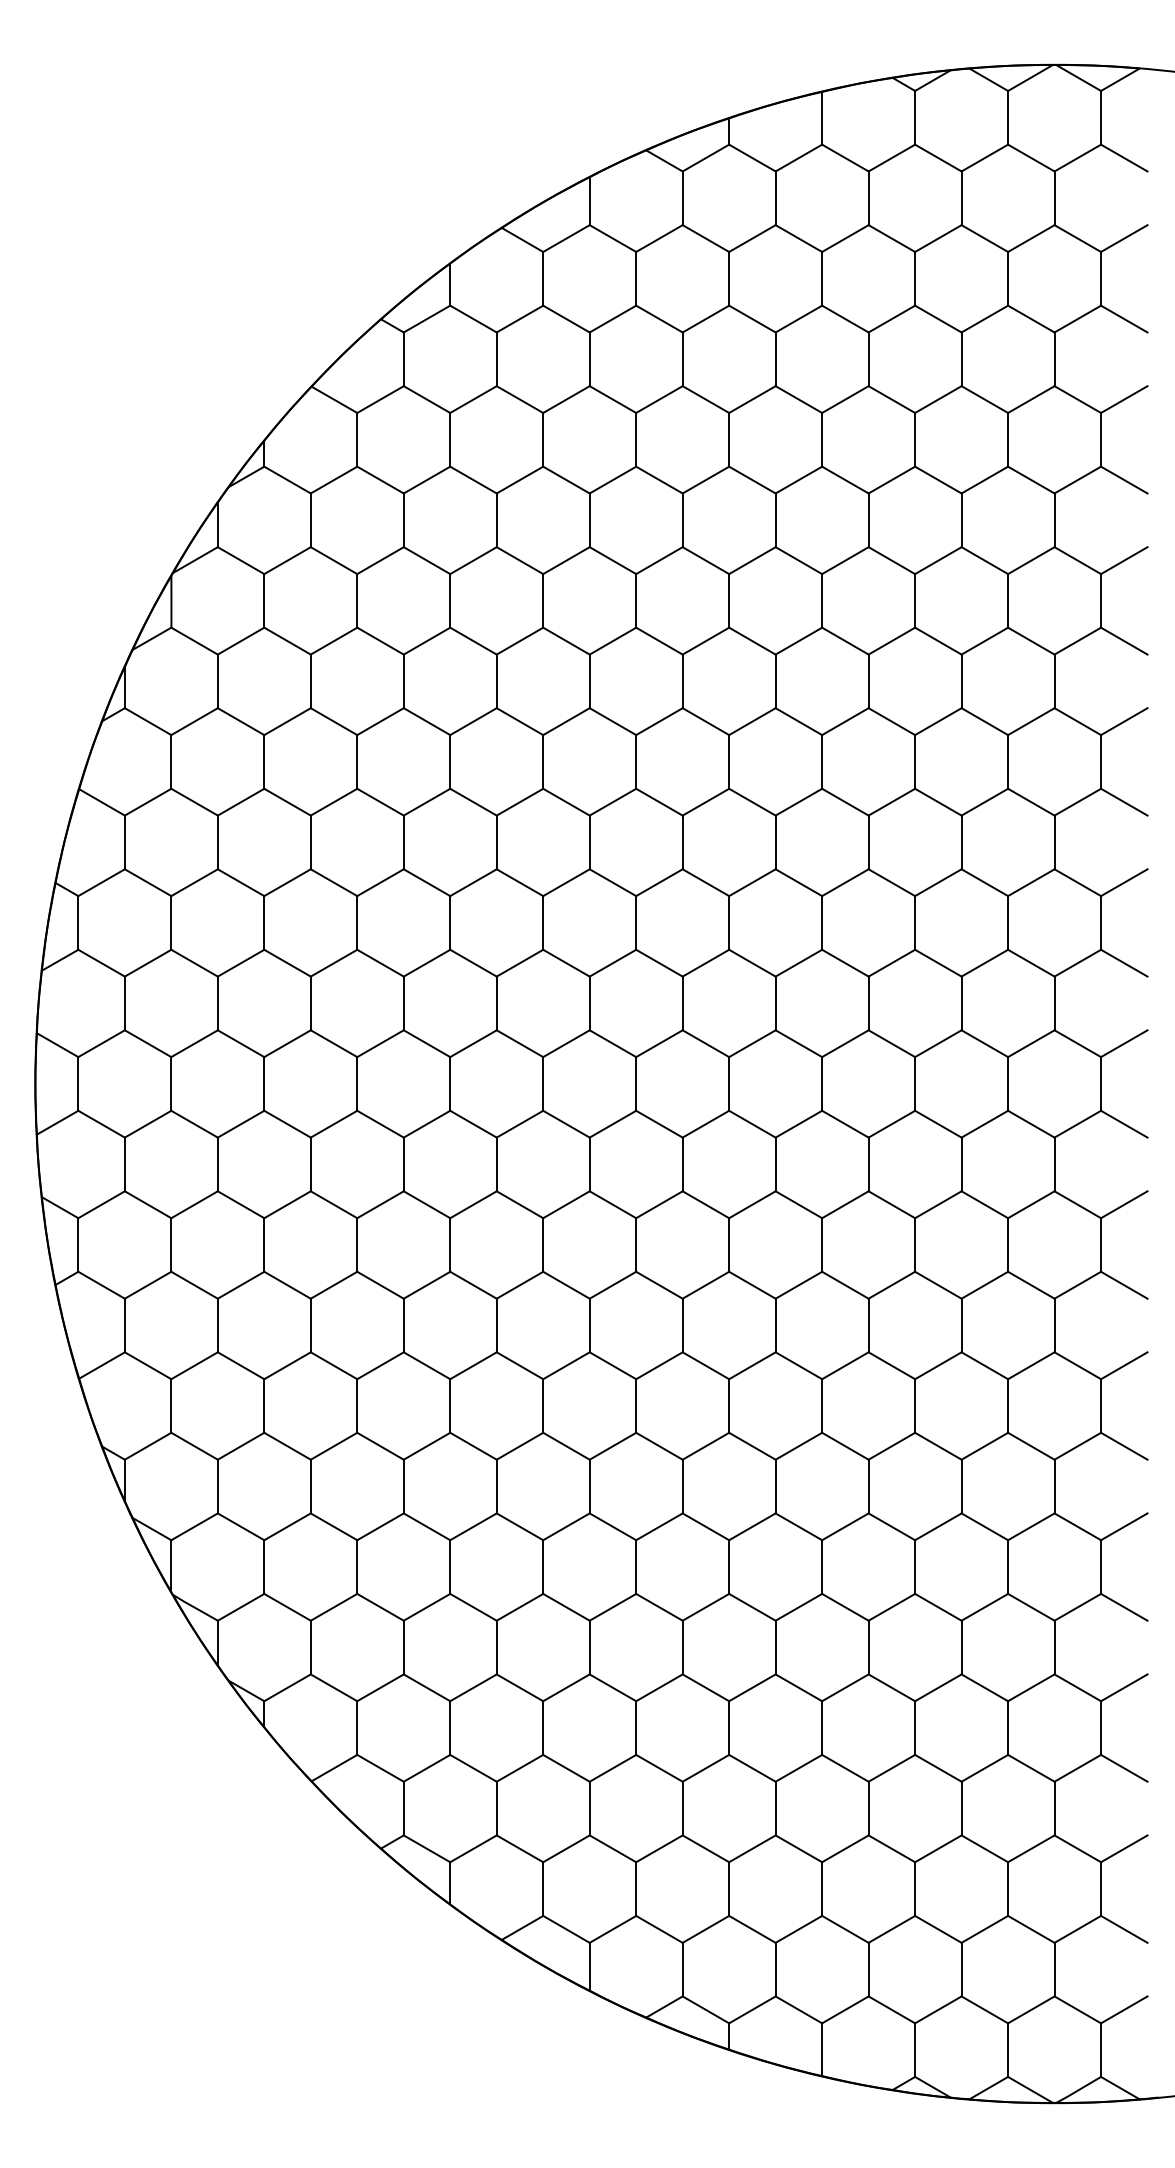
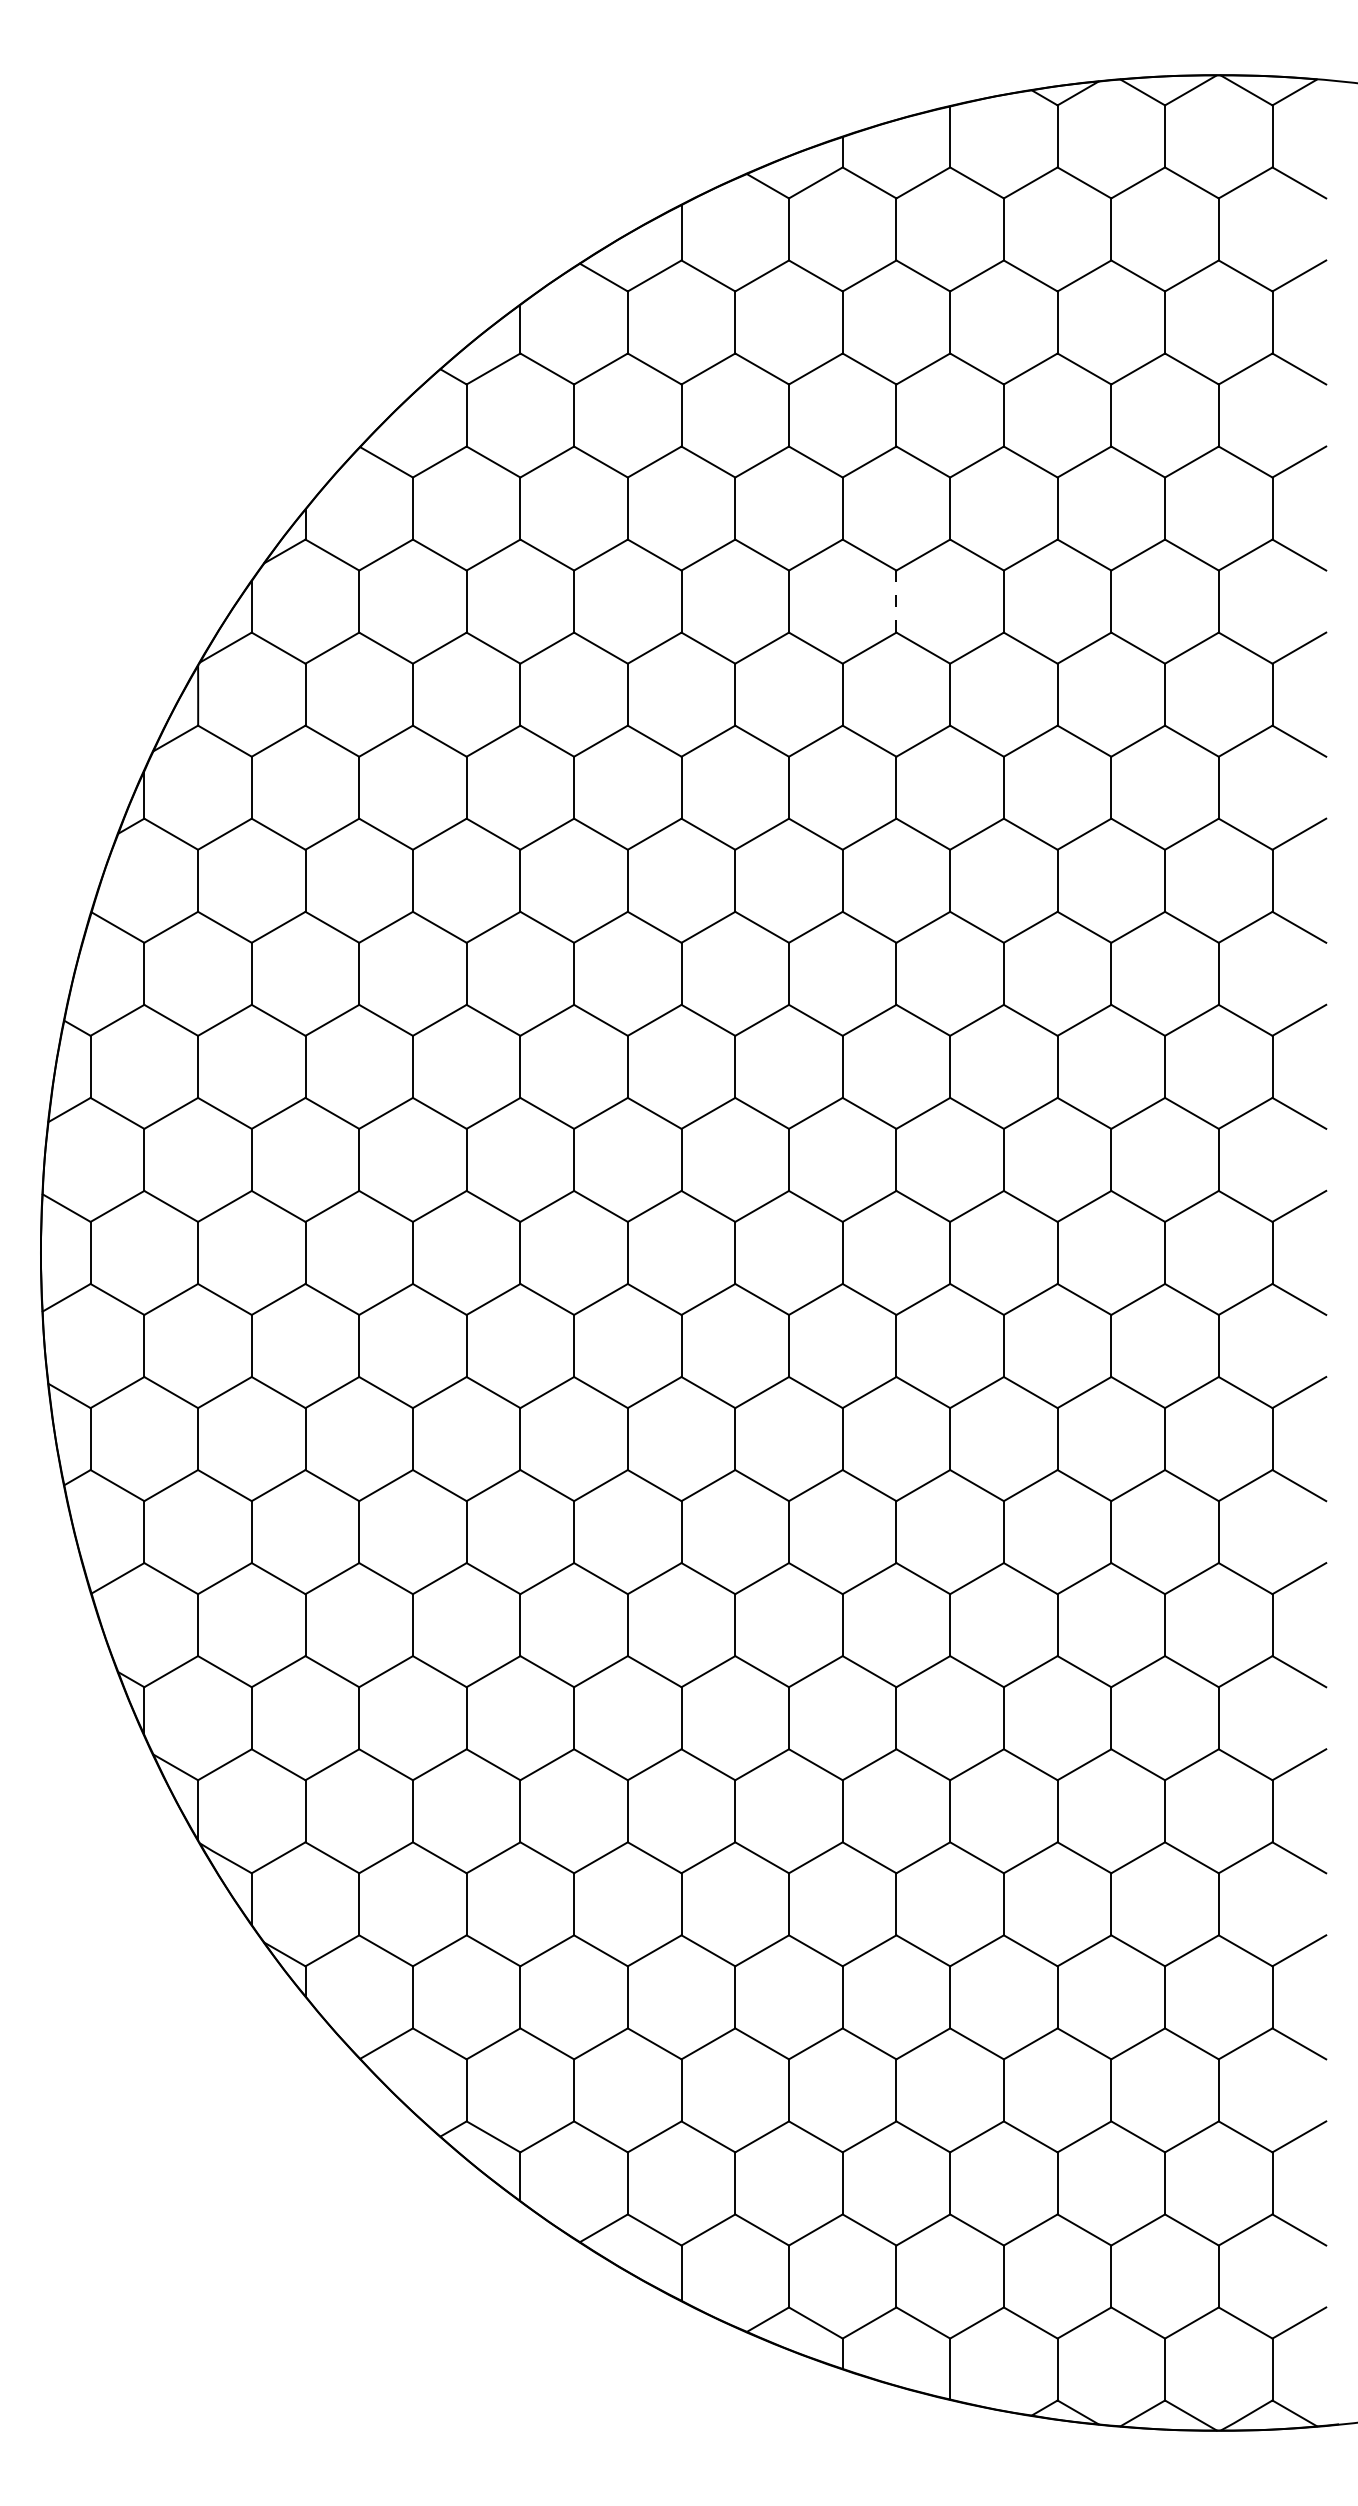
line: (775, 520) -> (896, 601), solid -> dashed

